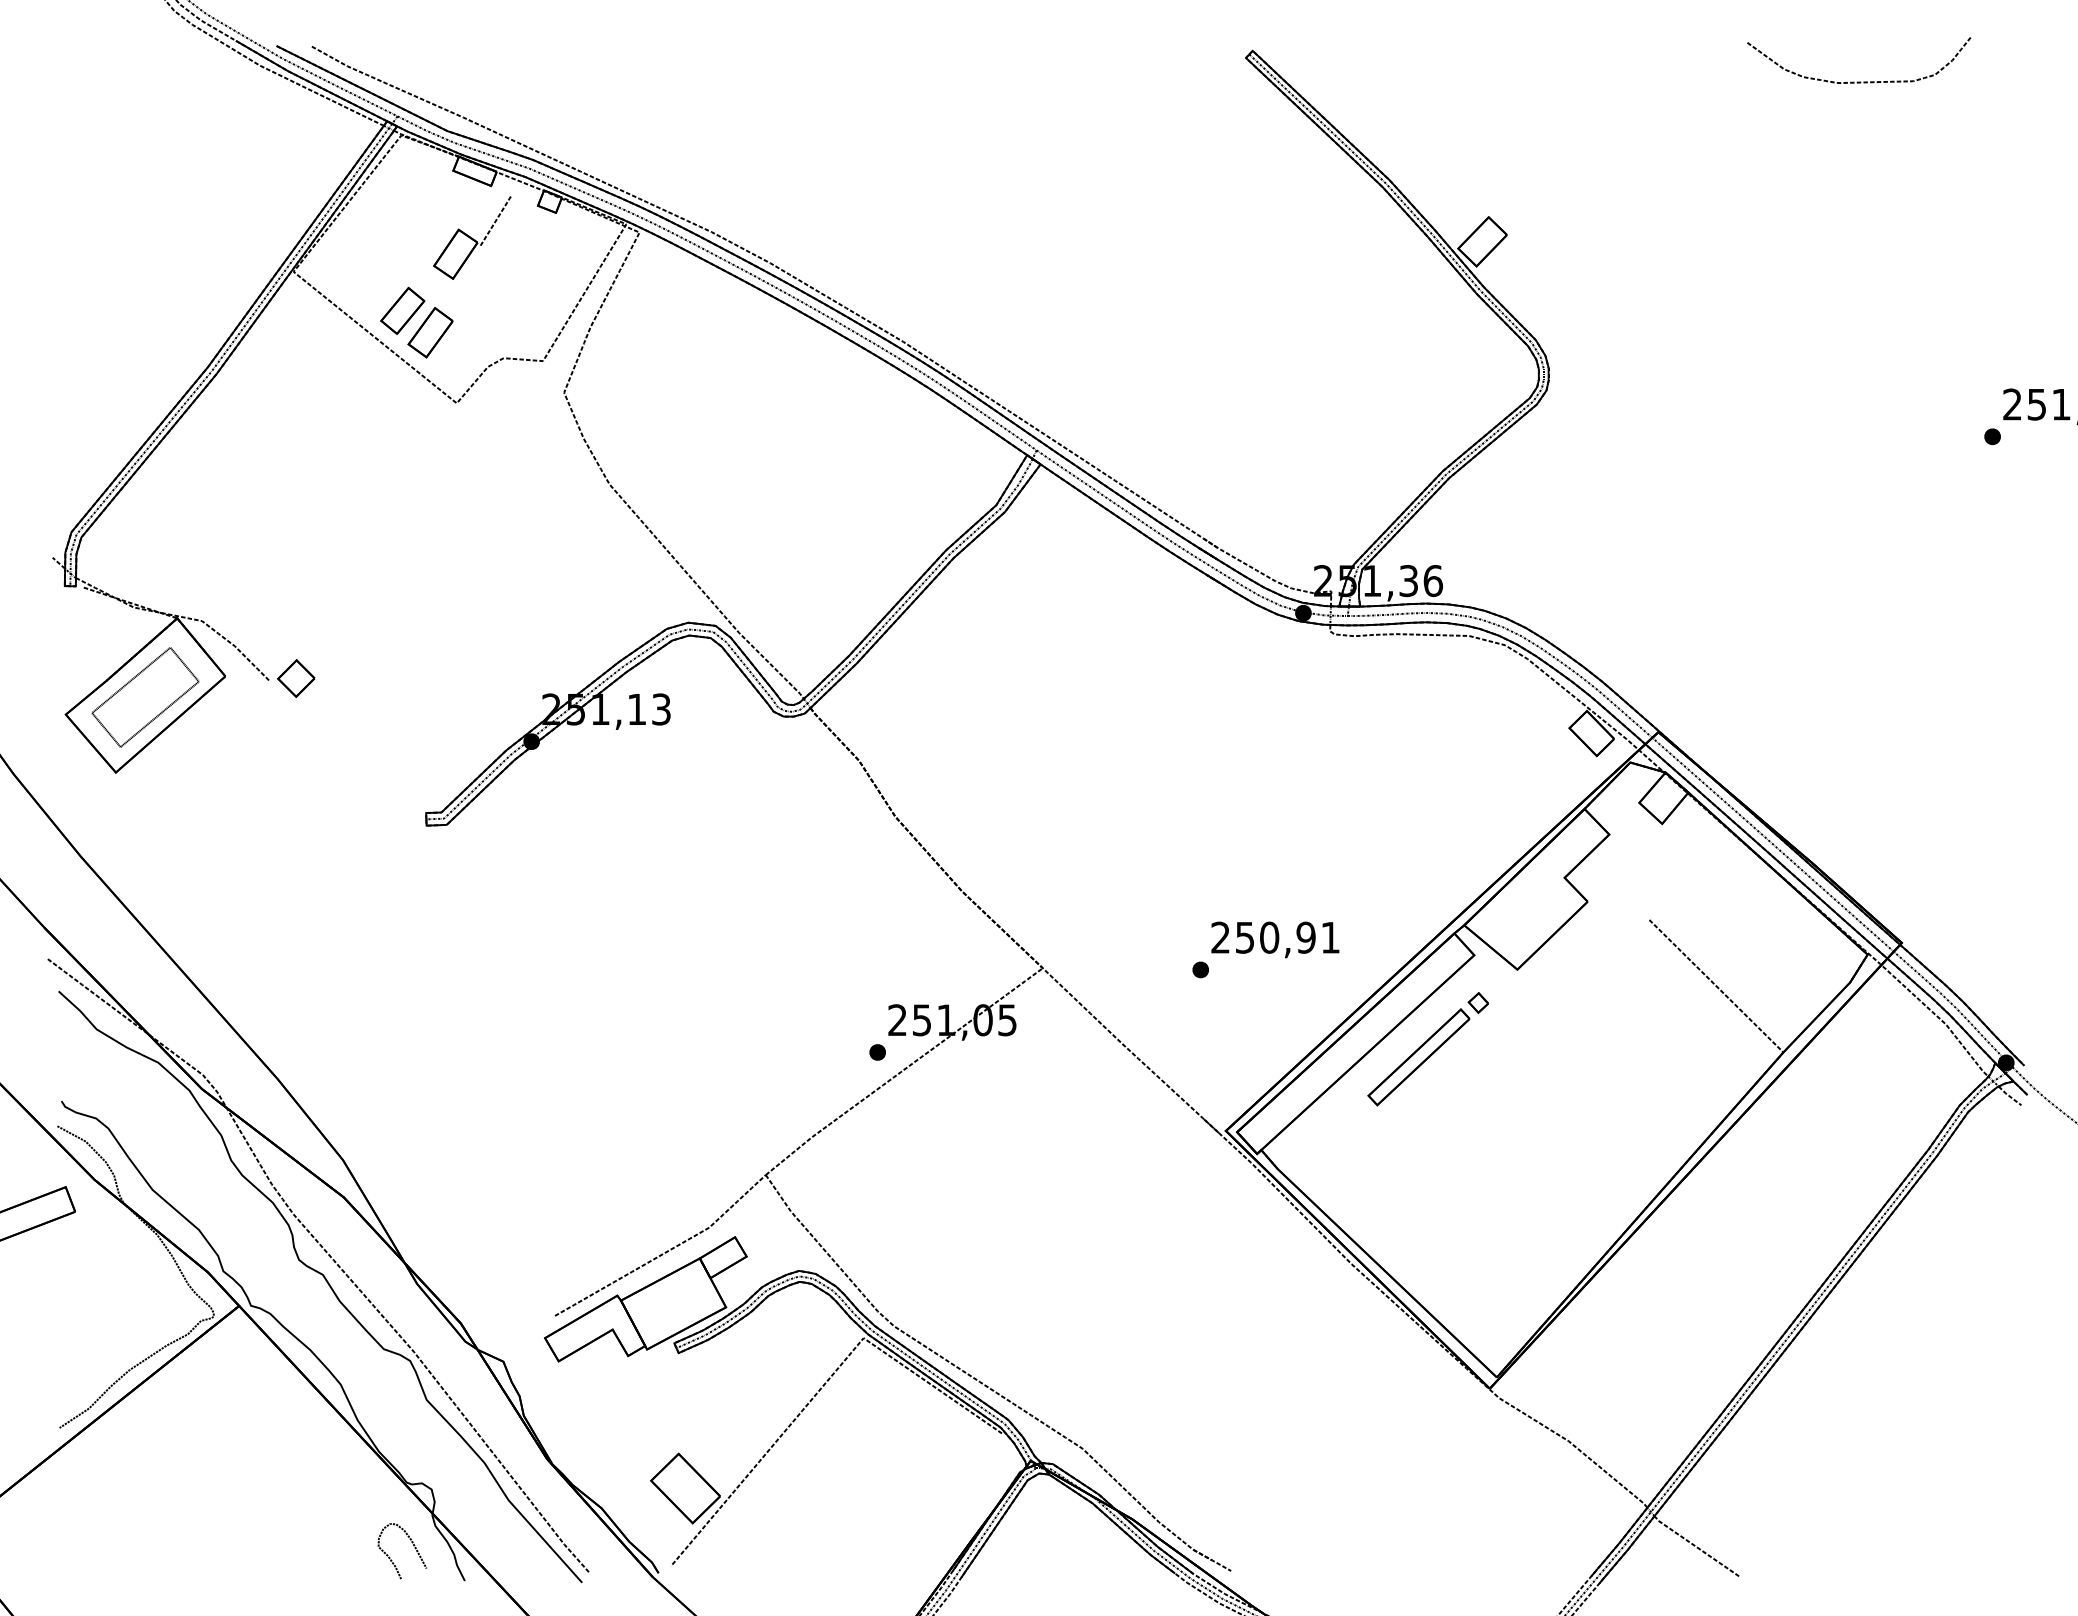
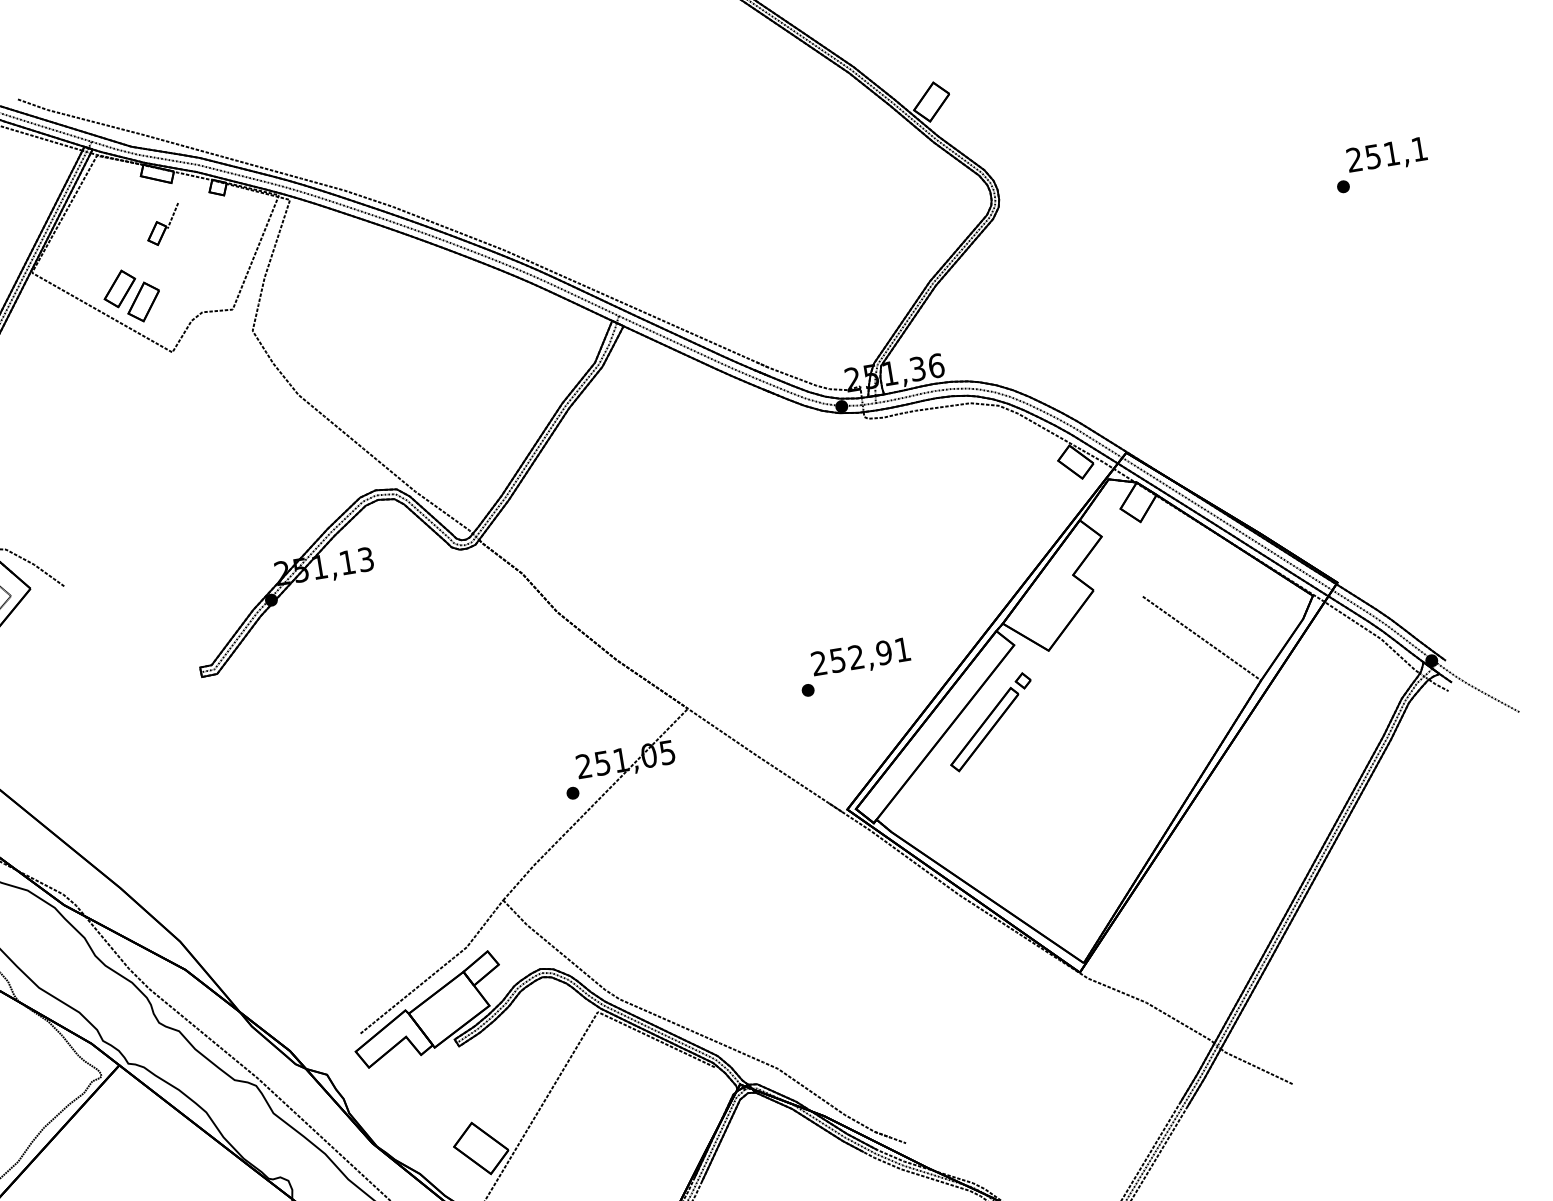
part: (472, 237) -> (163, 224), size x0.6
part: (296, 678) -> (84, 581), removed
text: (1269, 937) -> (856, 657), 250,91 -> 252,91

